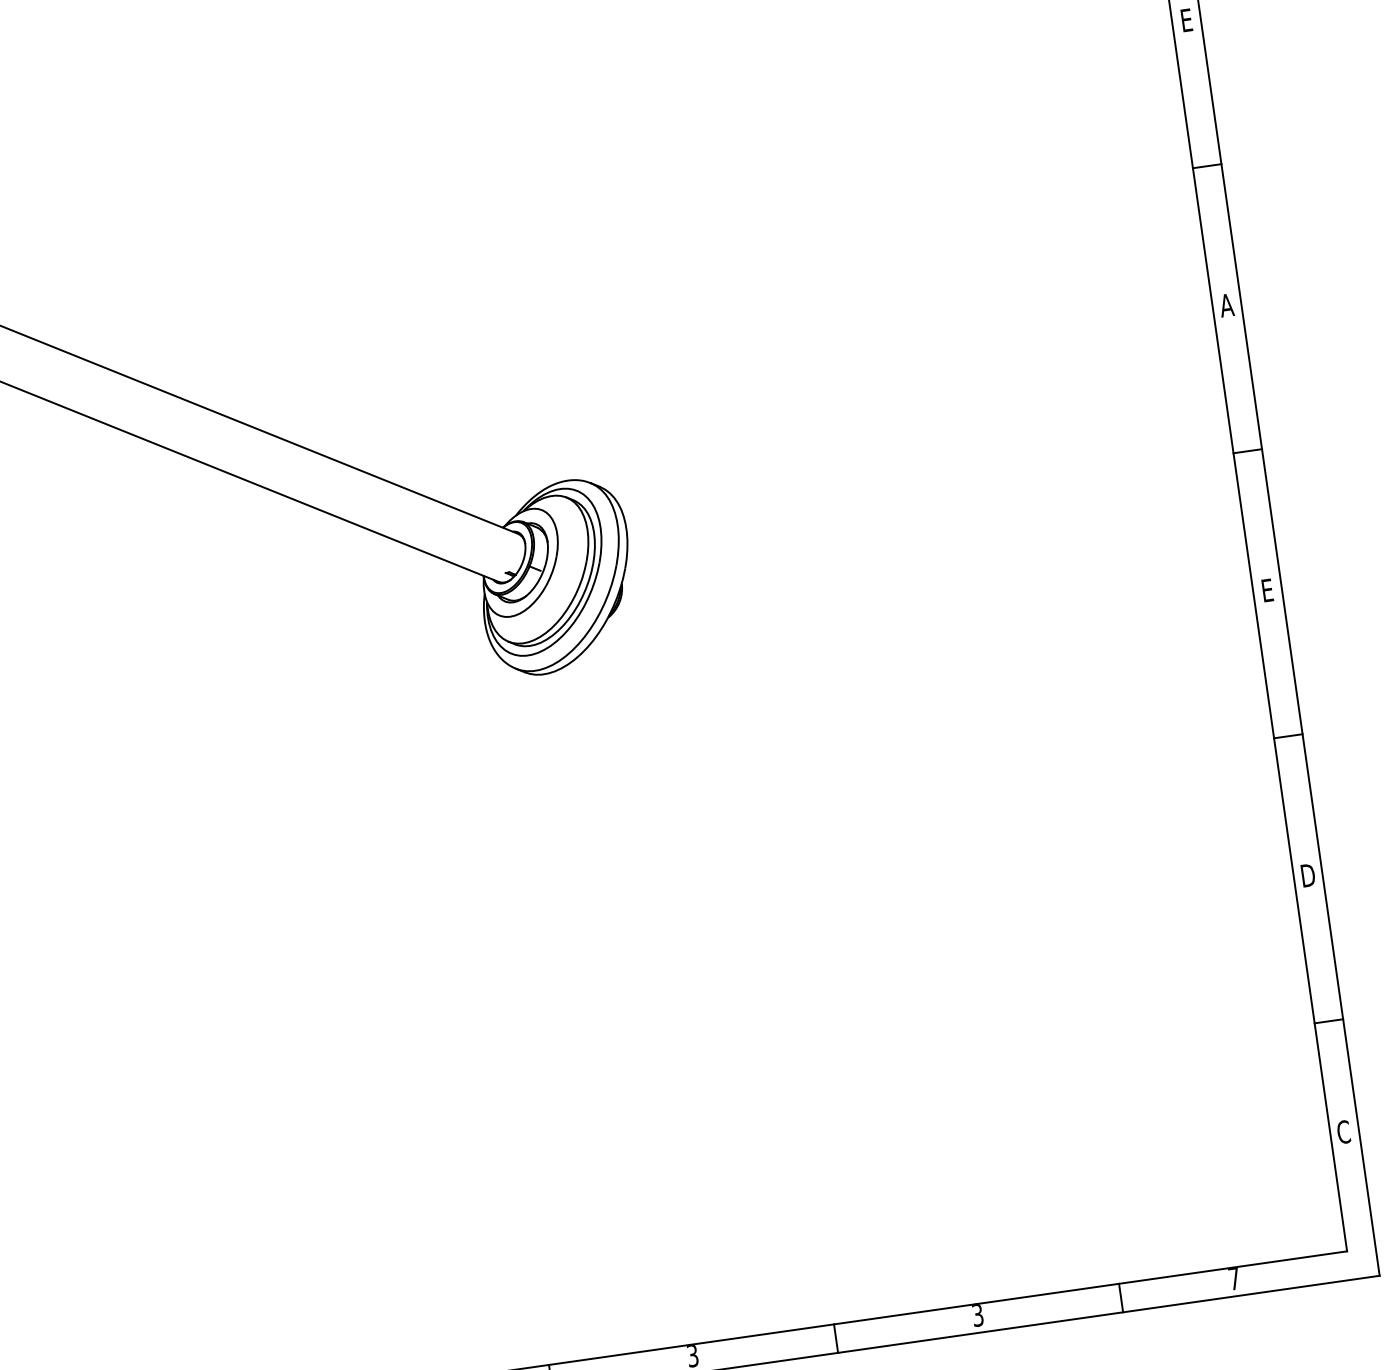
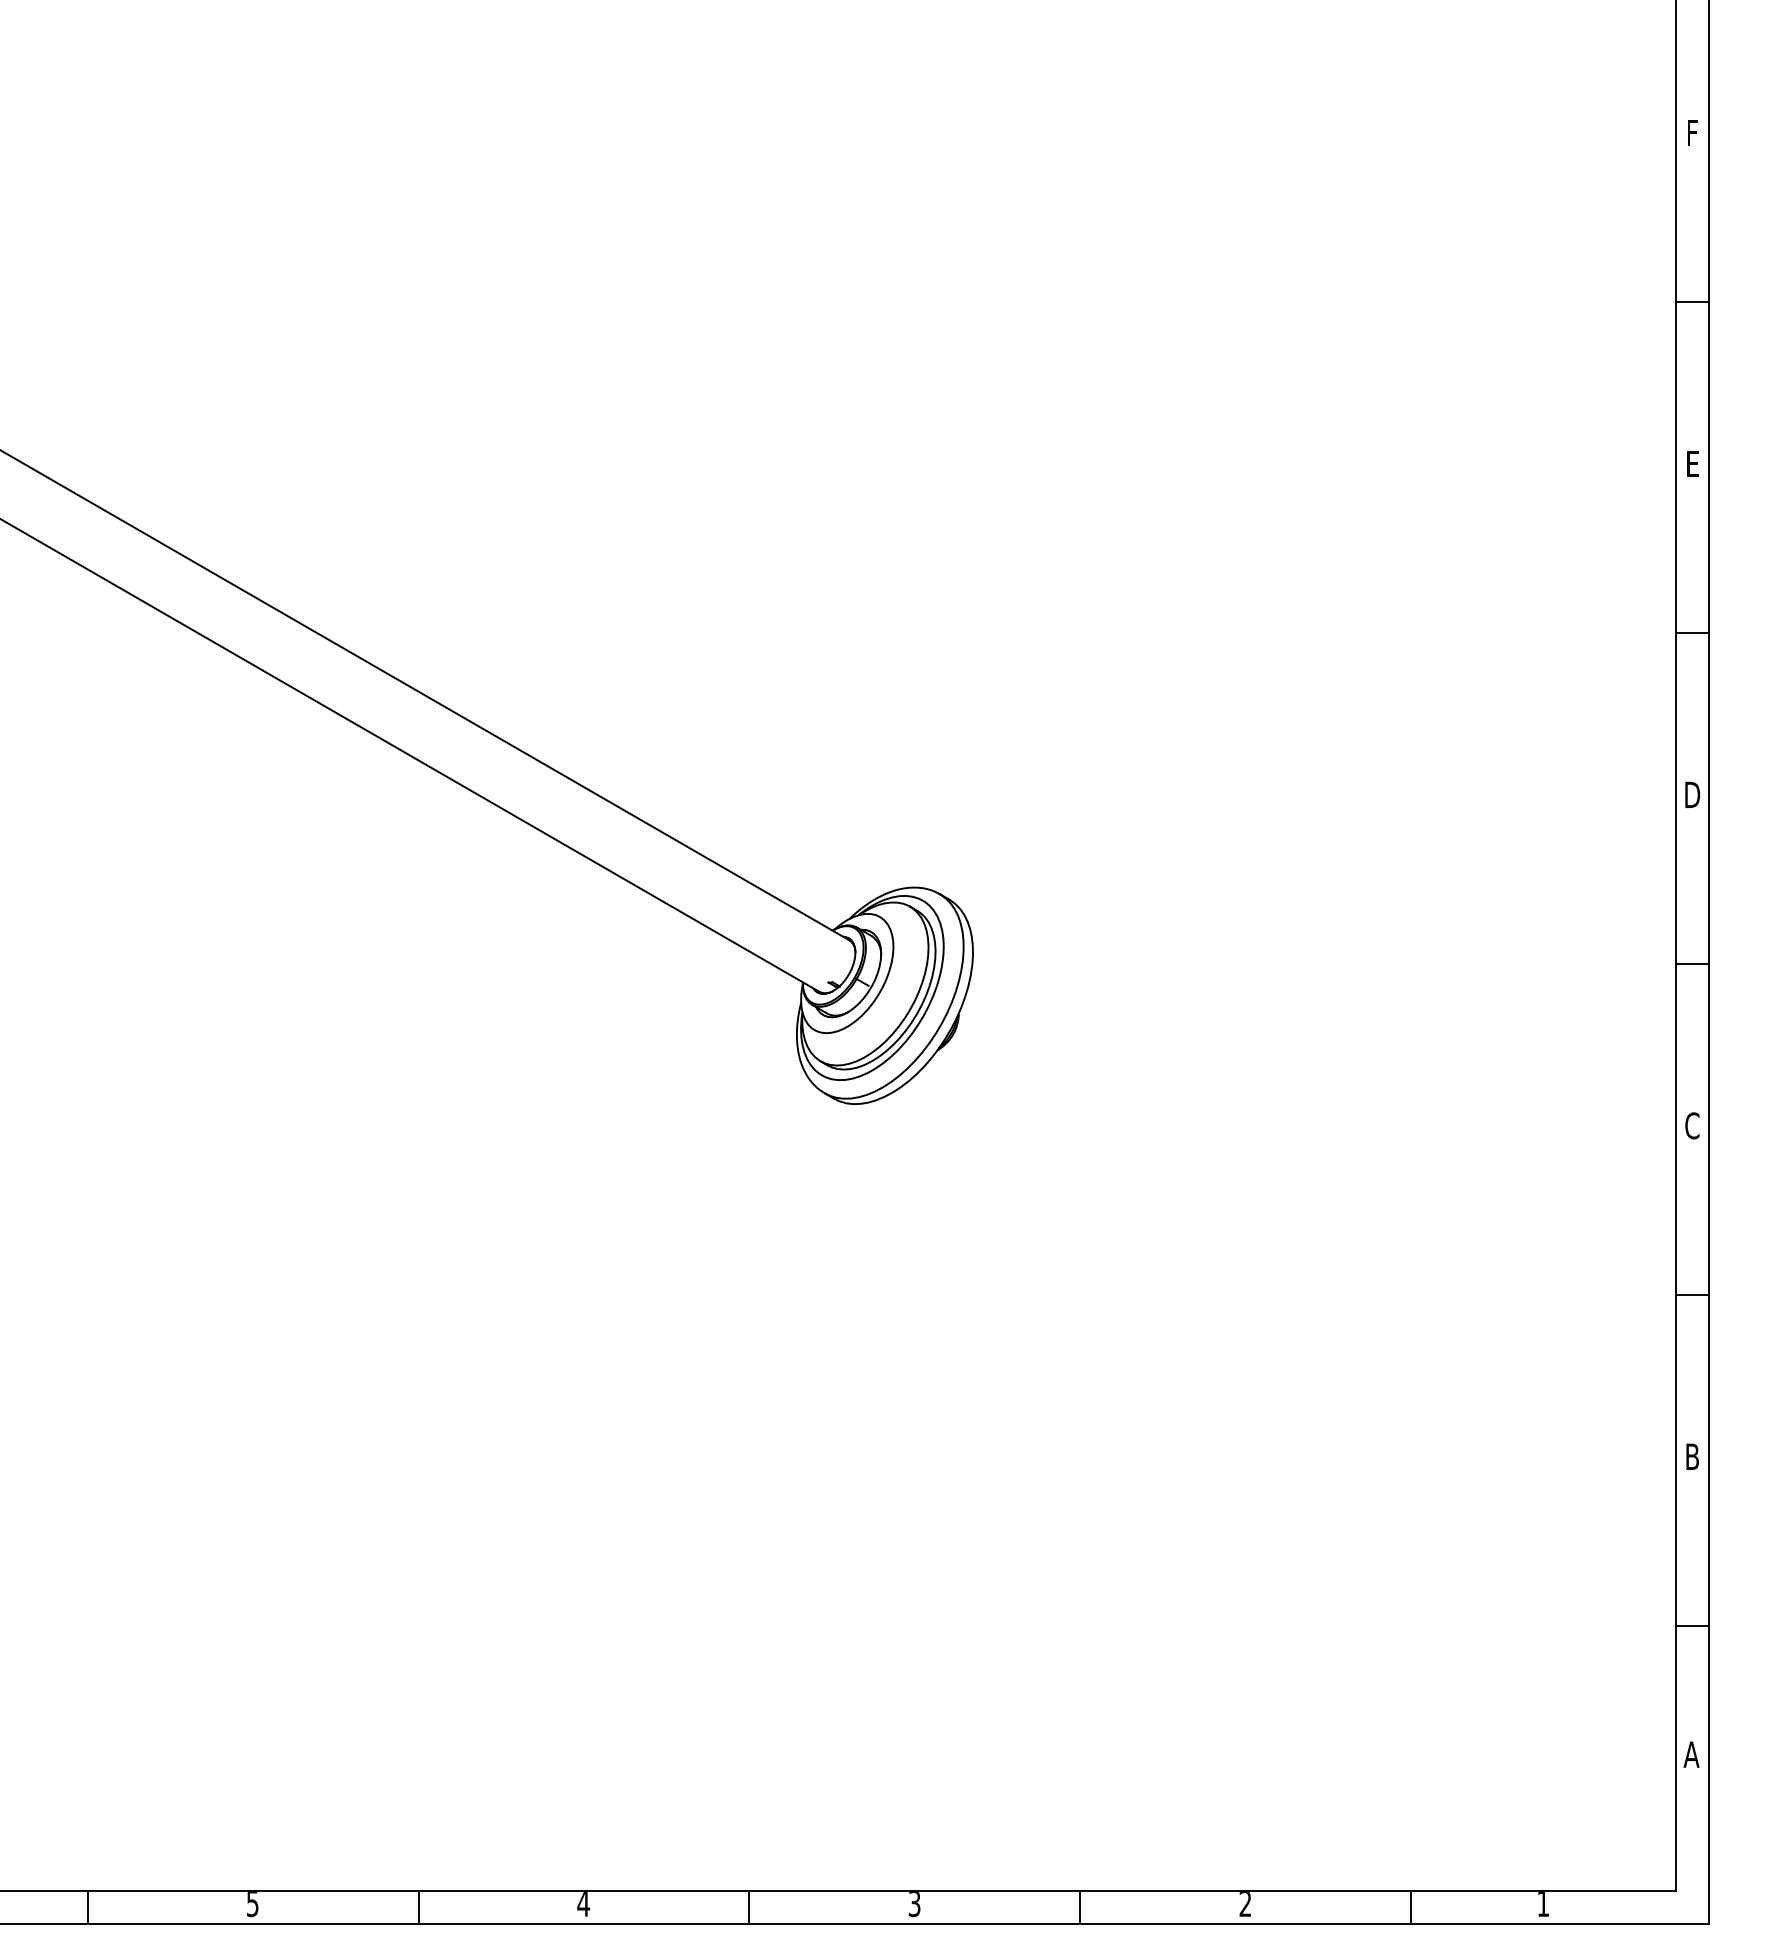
text: (1226, 305) -> (1692, 794), A -> D
text: (1267, 590) -> (1692, 1125), E -> C
text: (1308, 875) -> (1692, 1456), D -> B
text: (1343, 1132) -> (1691, 1754), C -> A
text: (1233, 1279) -> (1542, 1904), 7 -> 1
text: (977, 1315) -> (1245, 1904), 3 -> 2

